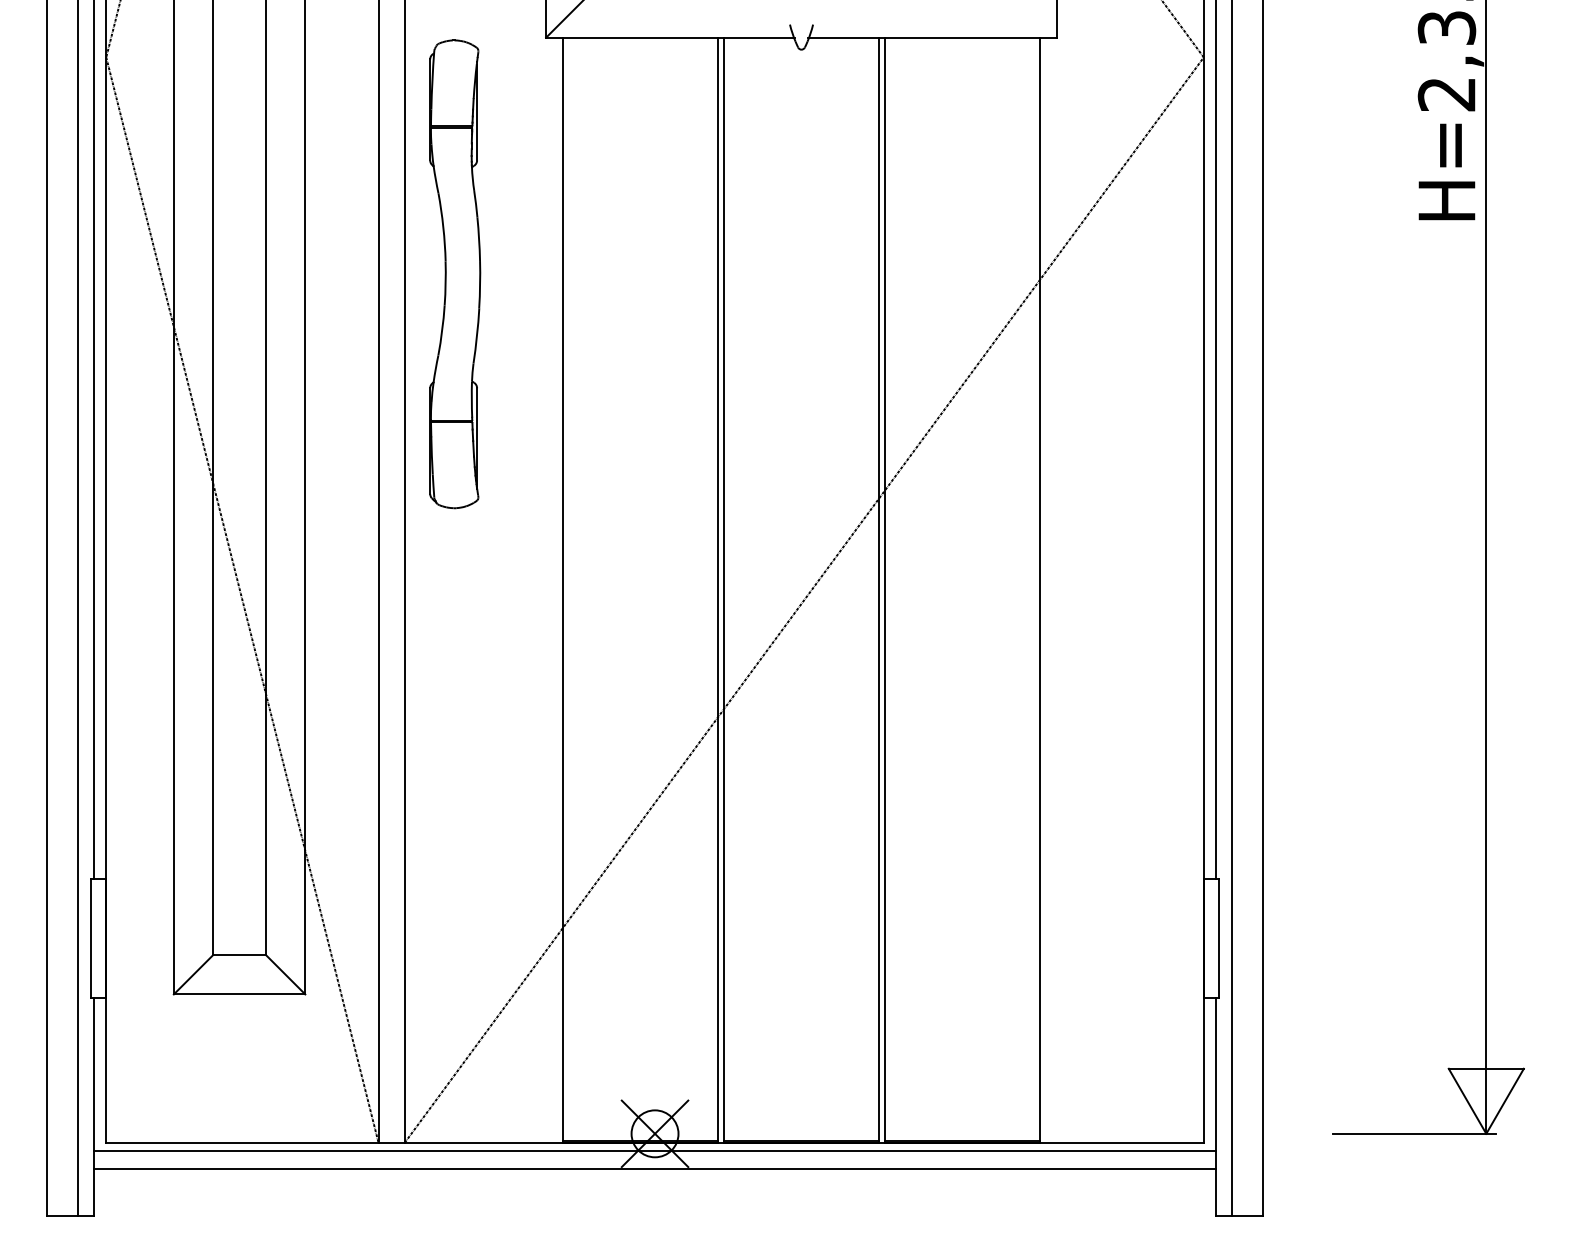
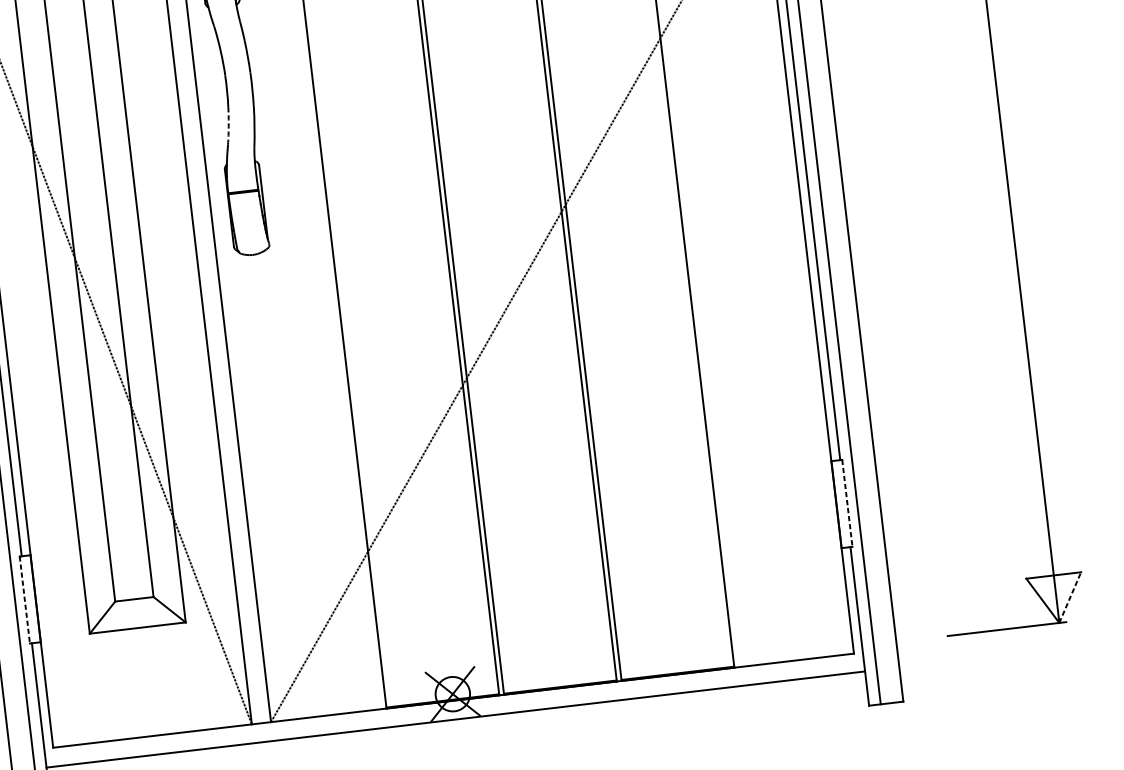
arc: (442, 330) -> (228, 126), solid -> dashed
line: (91, 938) -> (24, 599), solid -> dashed
line: (1218, 938) -> (847, 503), solid -> dashed
line: (1505, 1101) -> (1070, 597), solid -> dashed
line: (655, 1150) -> (454, 706), removed

